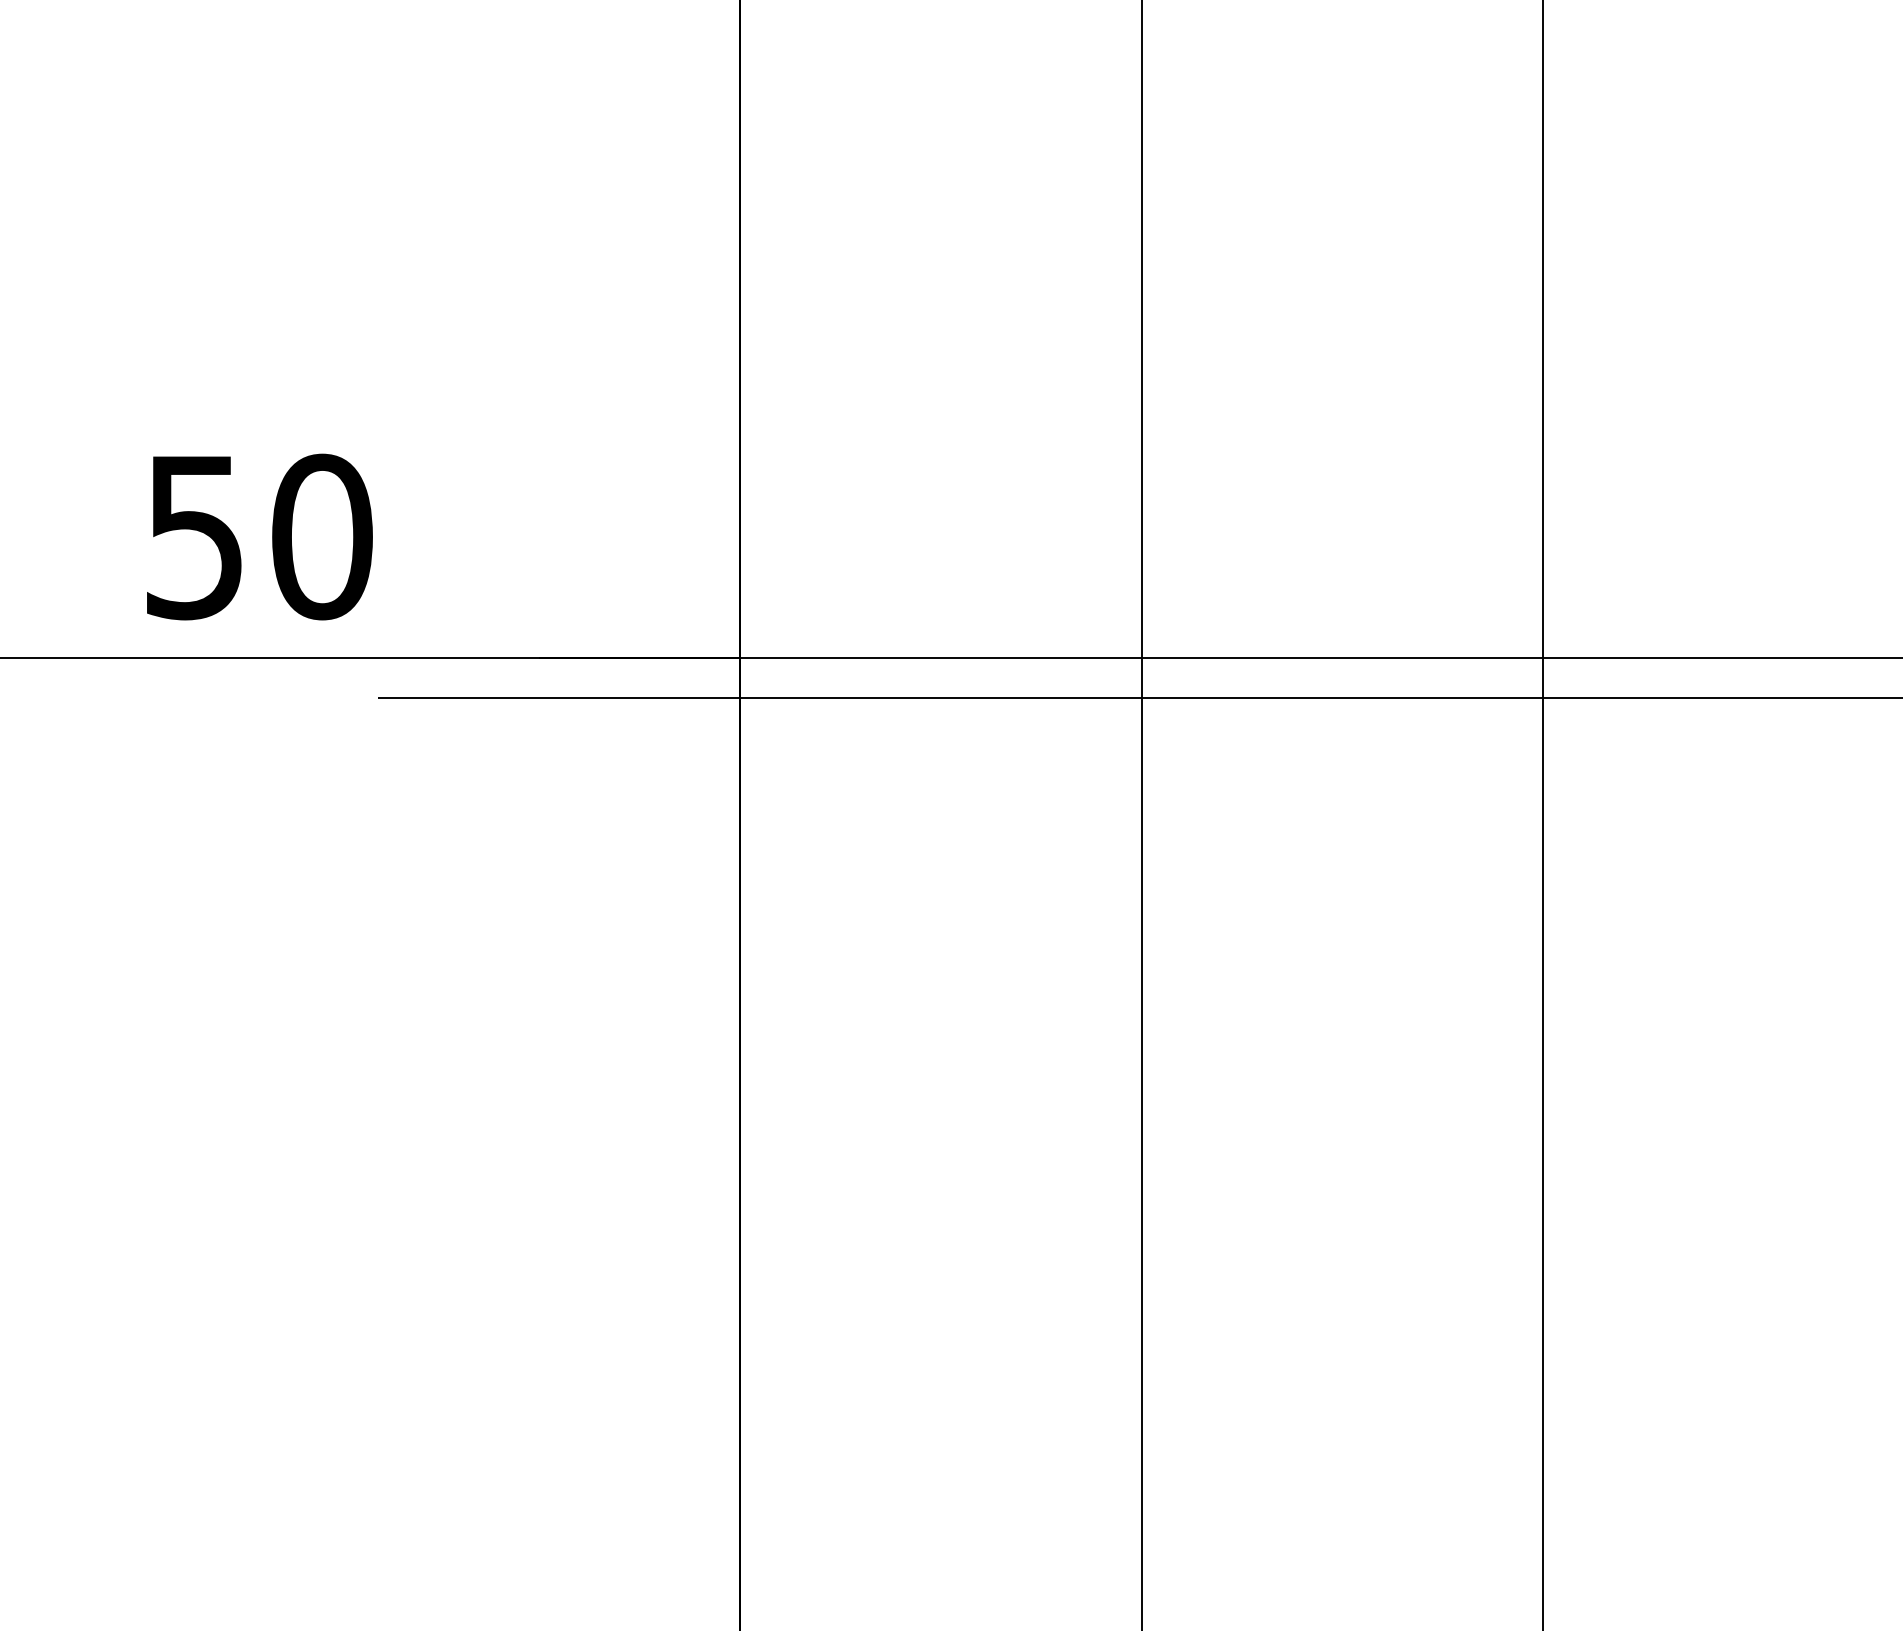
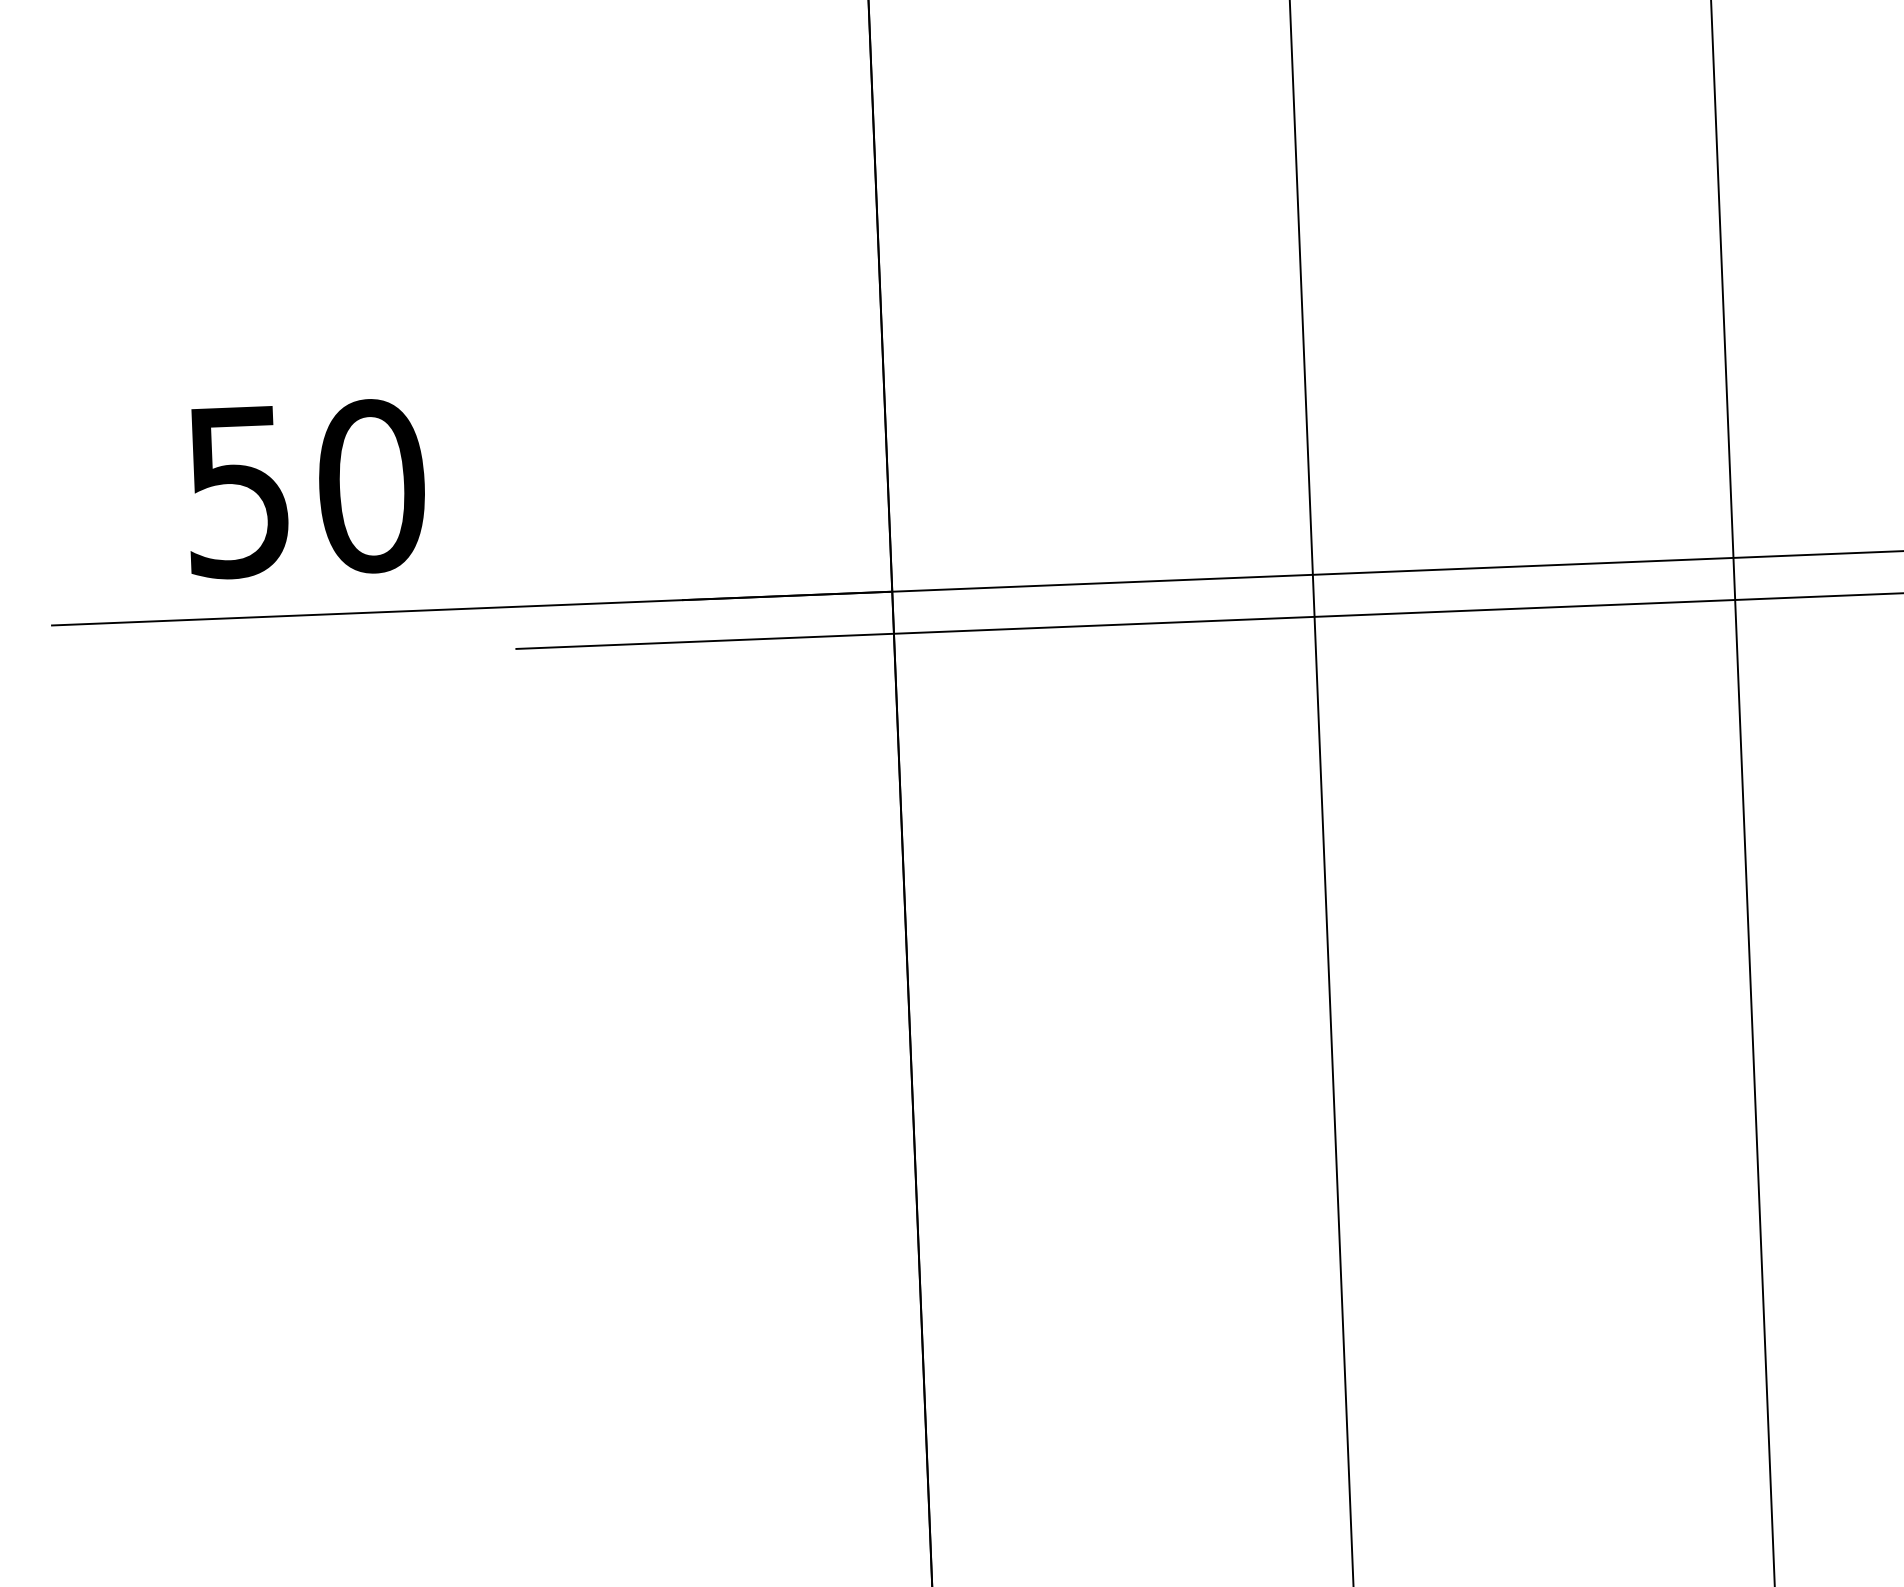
text: (259, 536) -> (306, 488), moved

